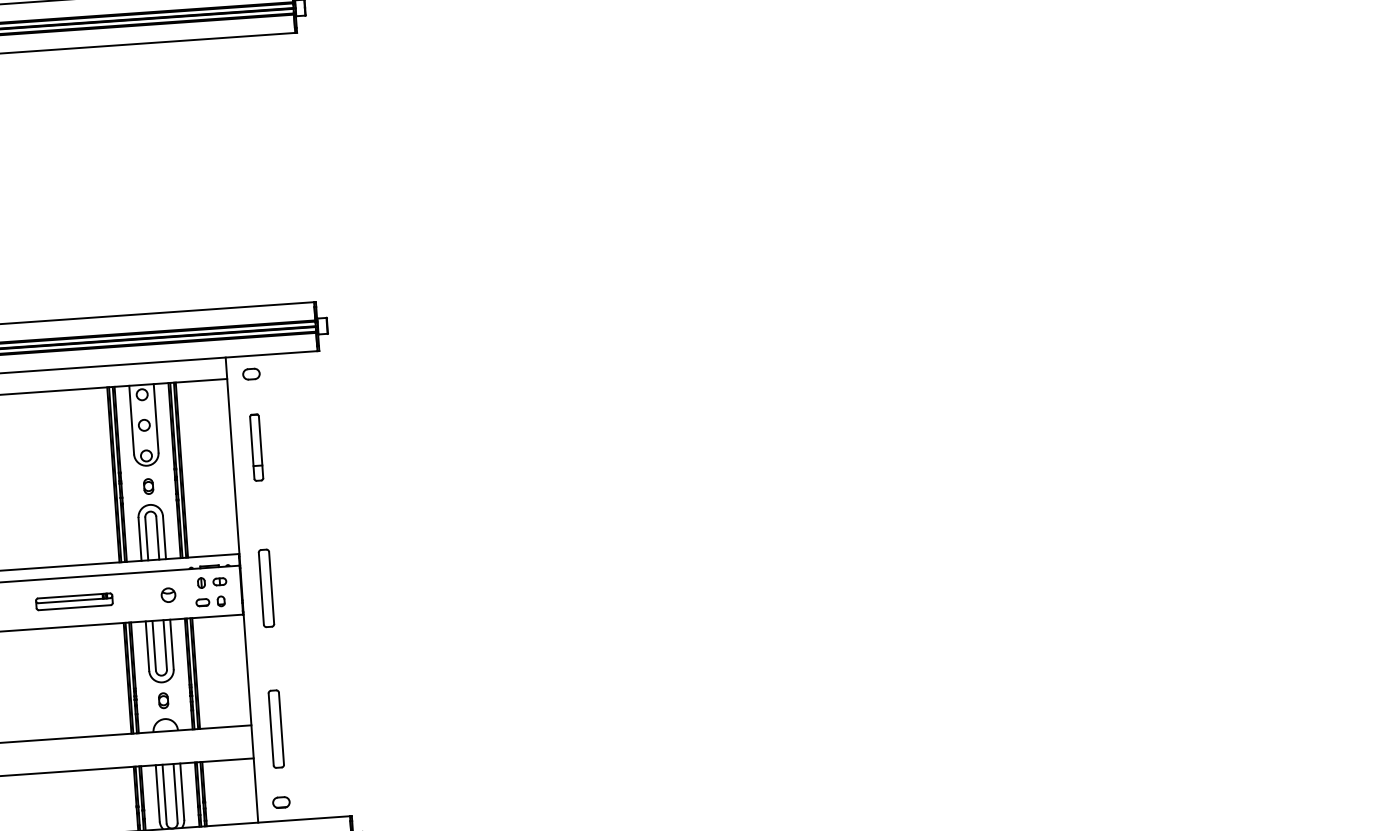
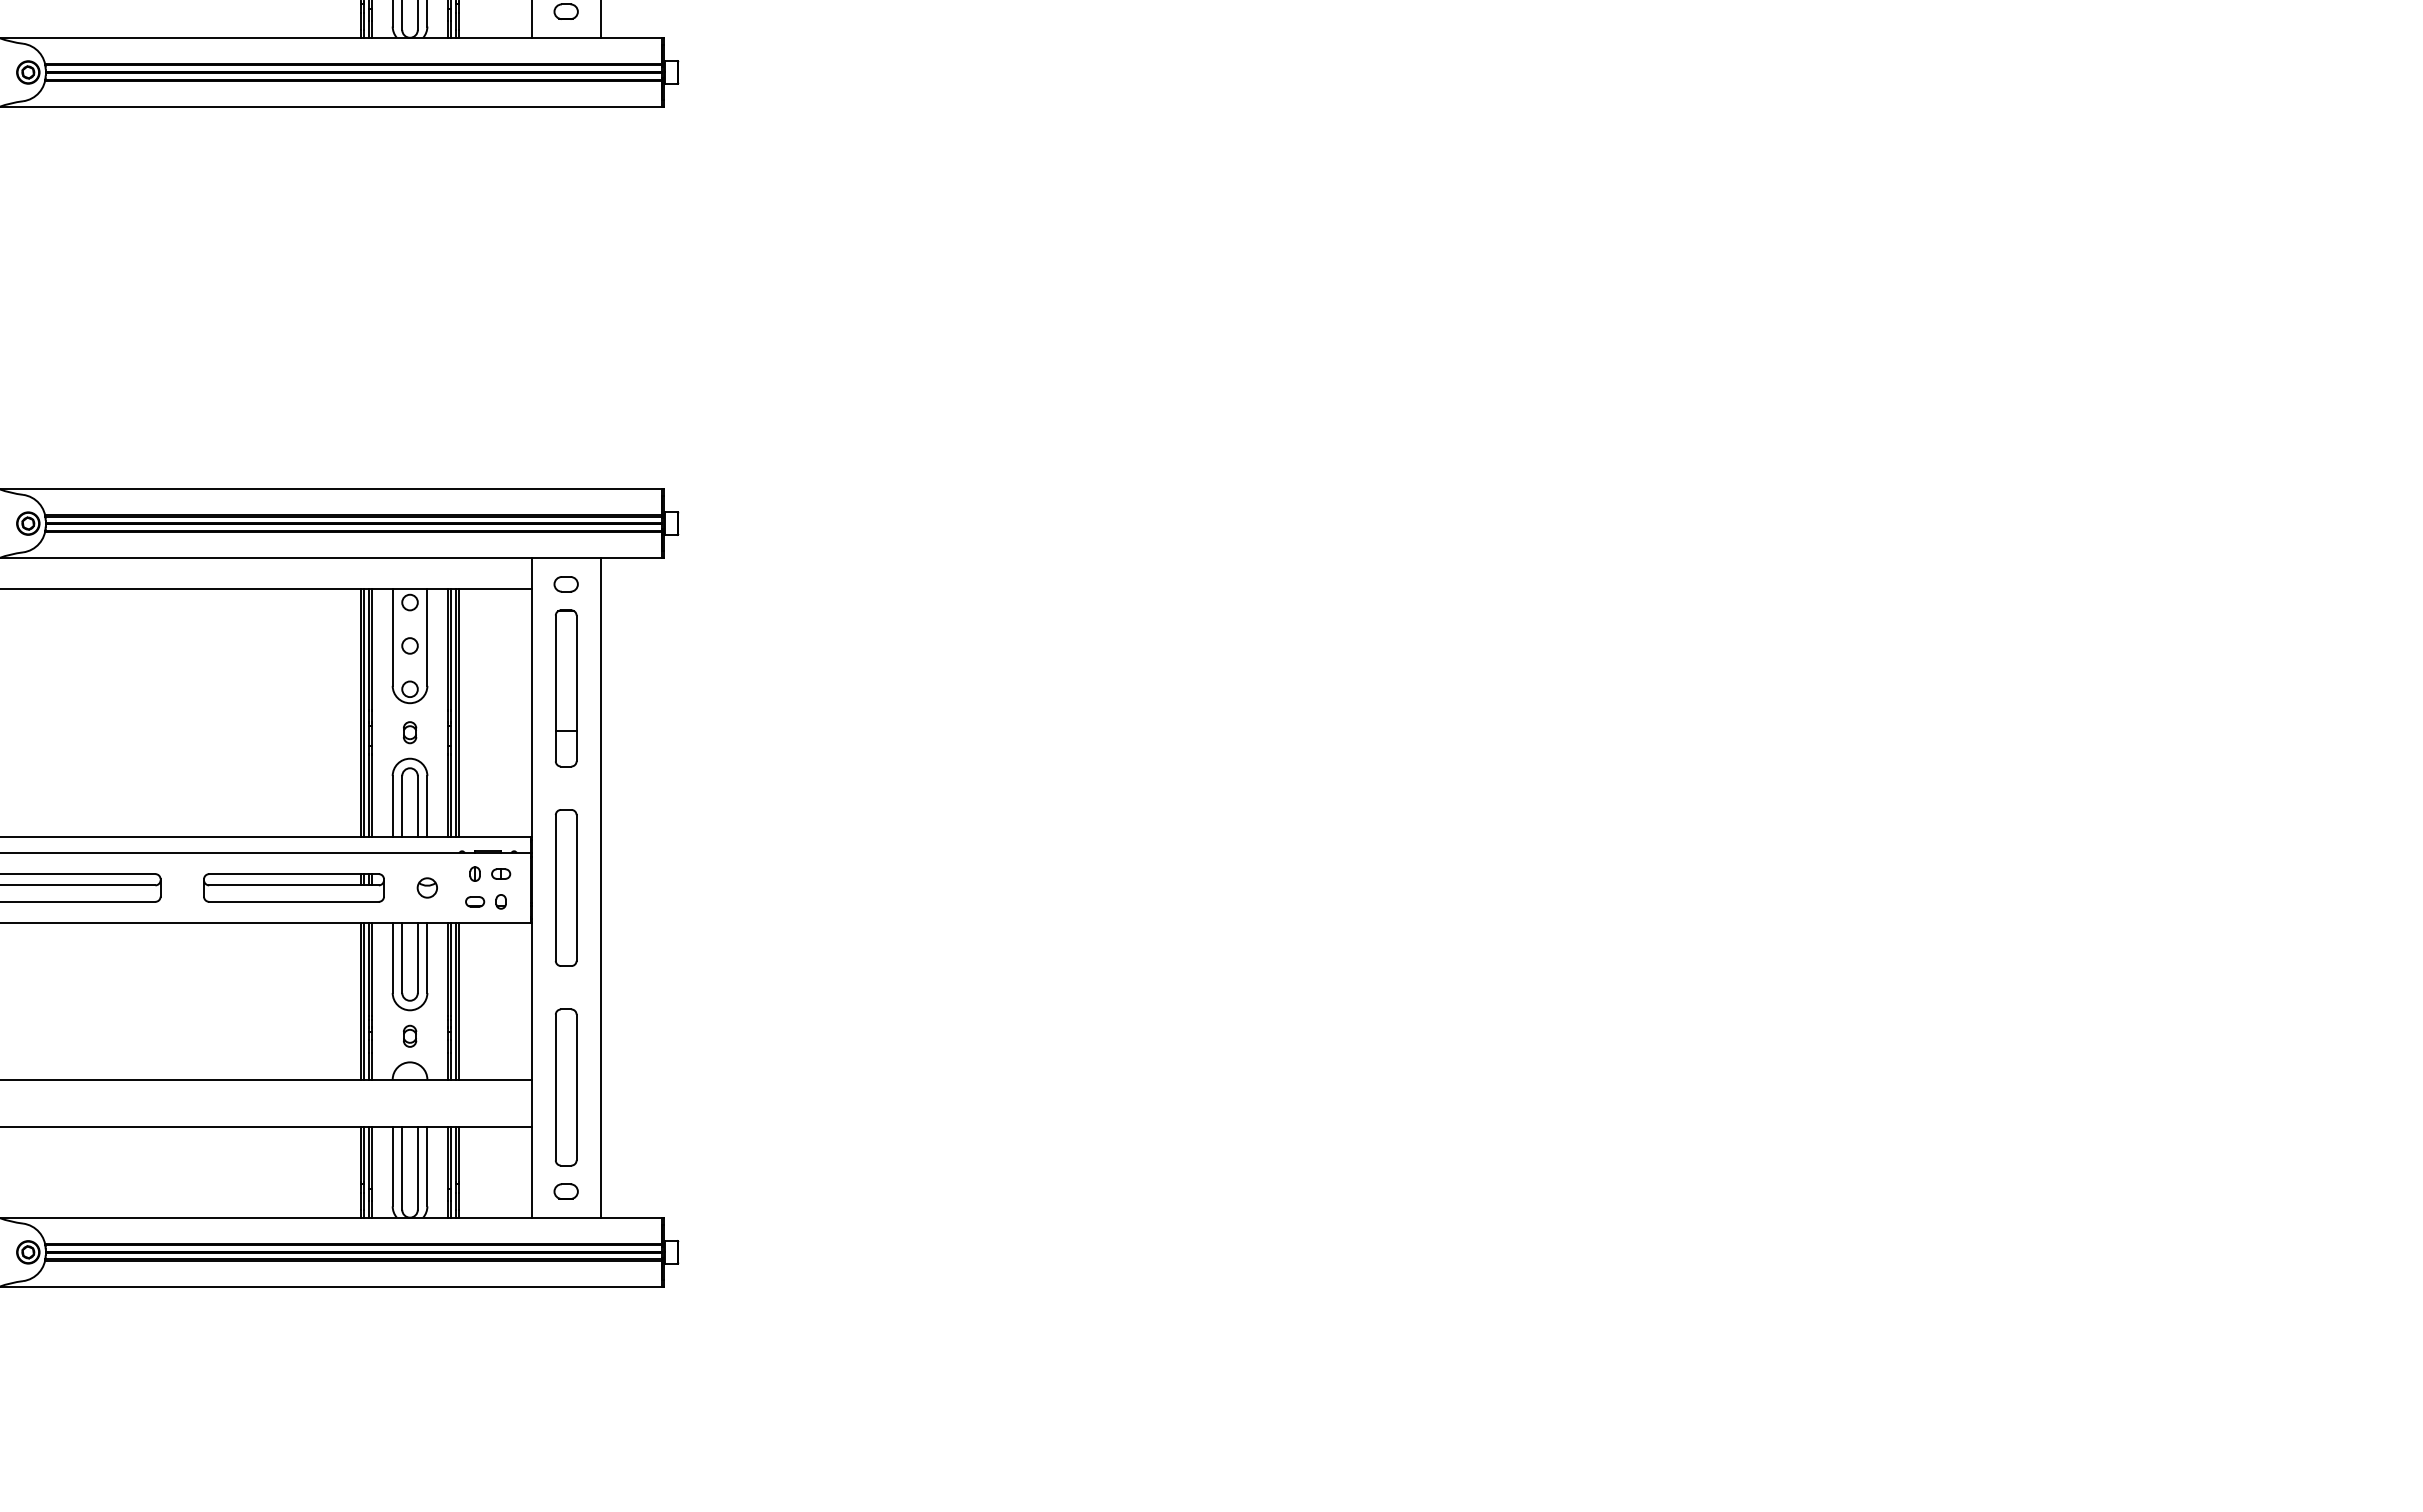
part: (256, 447) -> (566, 688), size x1.67
line: (290, 586) -> (600, 887), added
part: (266, 588) -> (566, 887), size x1.43
part: (74, 601) -> (293, 887), size x1.67
part: (276, 729) -> (566, 1087), size x1.43

